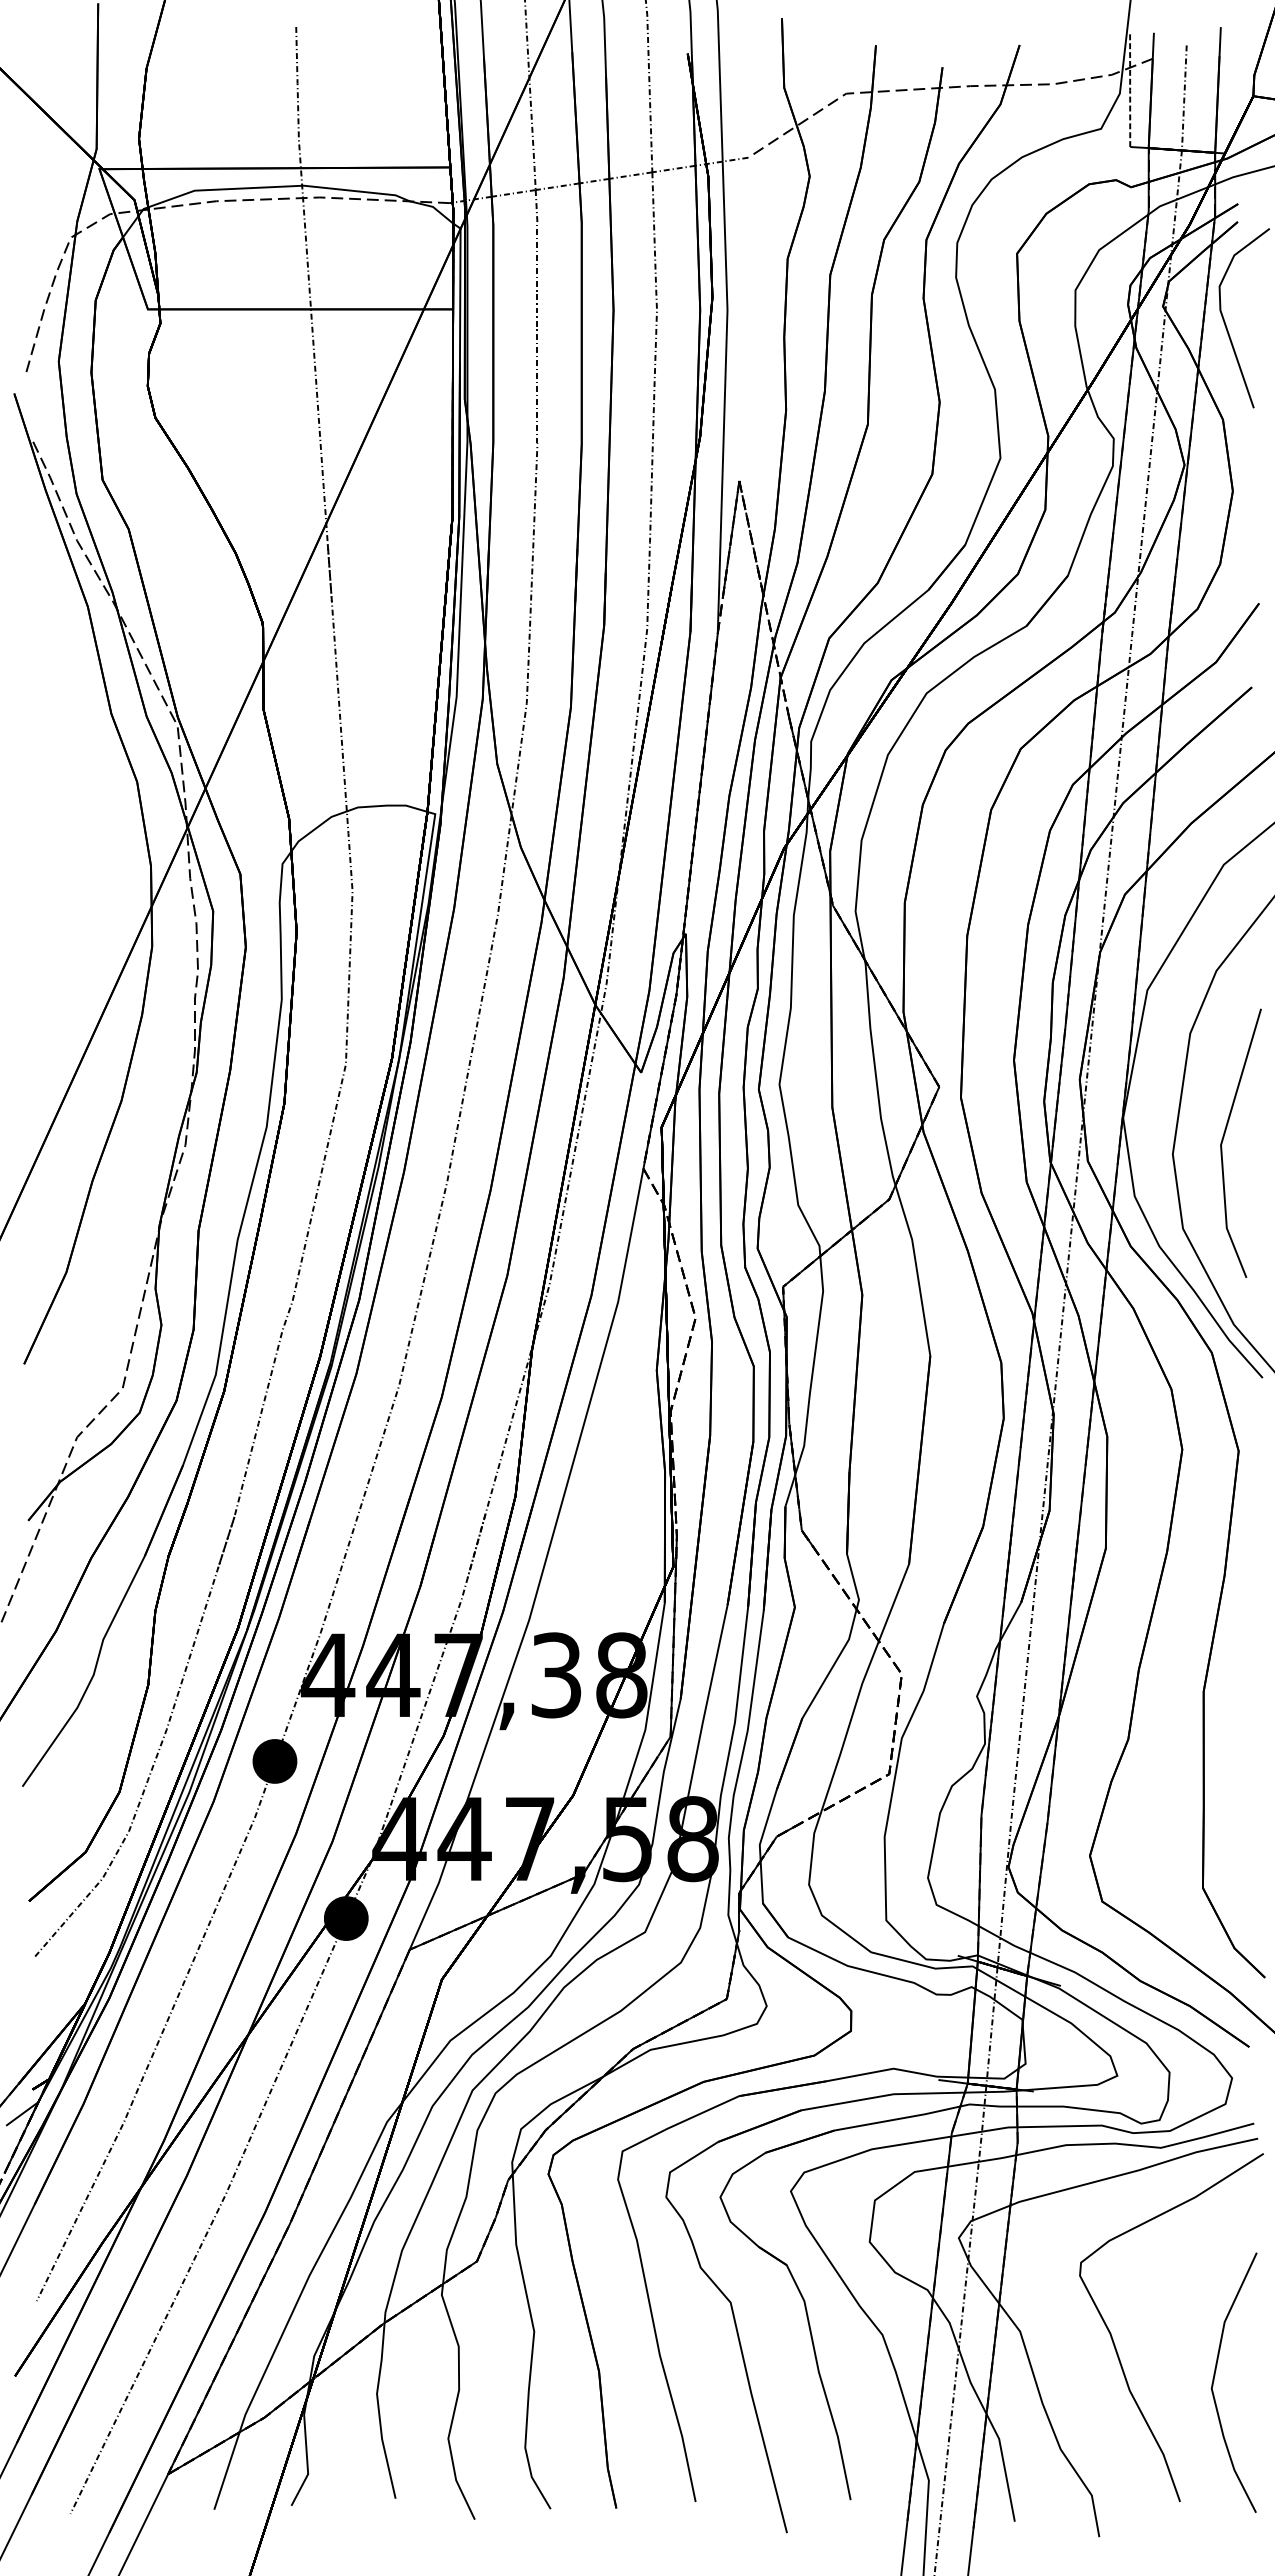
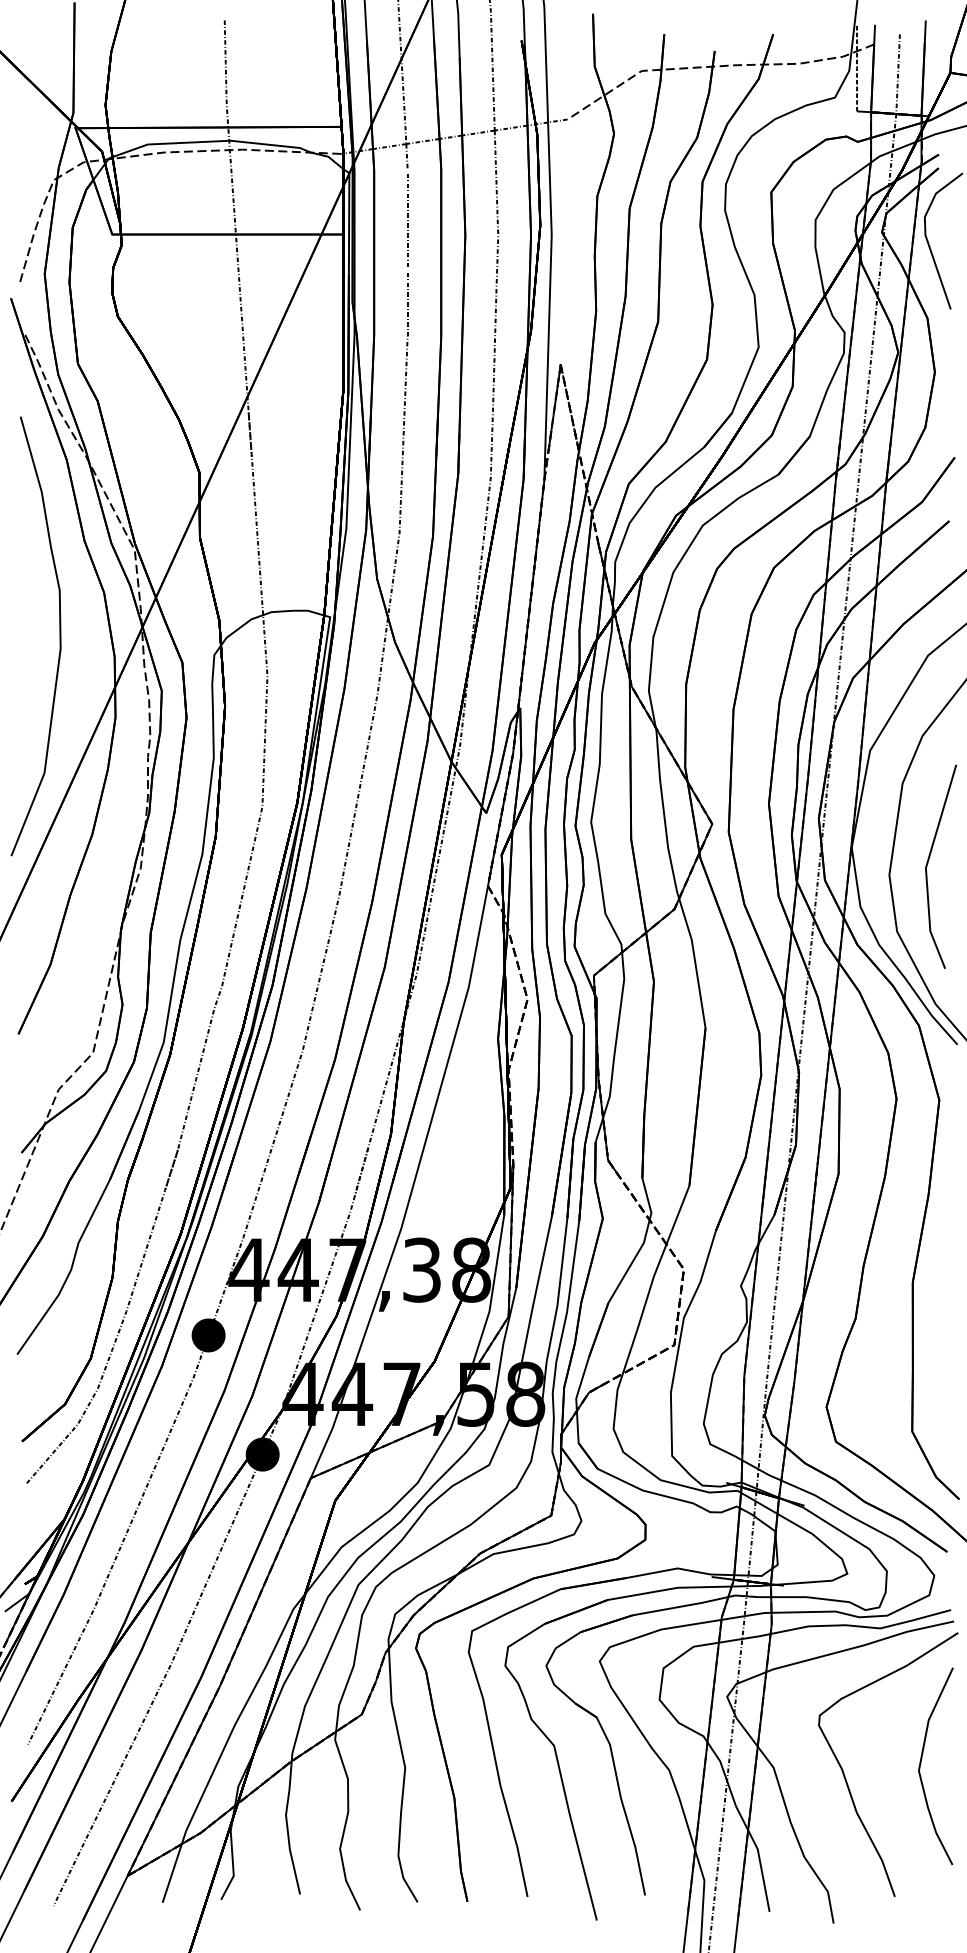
curve: (78, 839) -> (59, 636), added
curve: (1215, 2376) -> (921, 1761), moved

